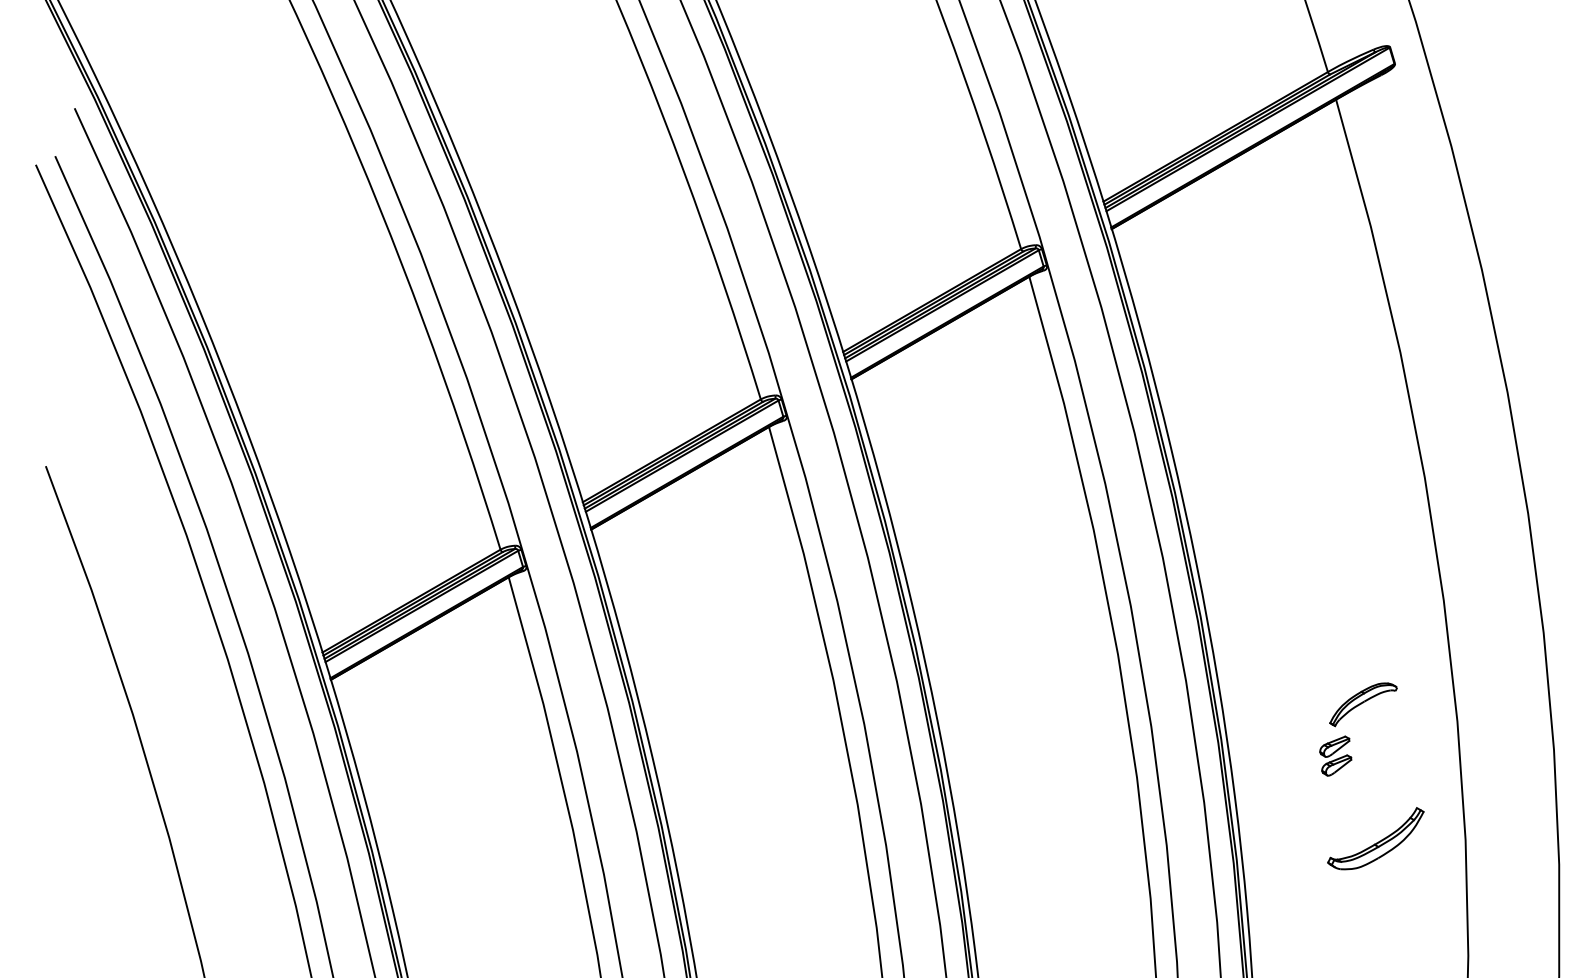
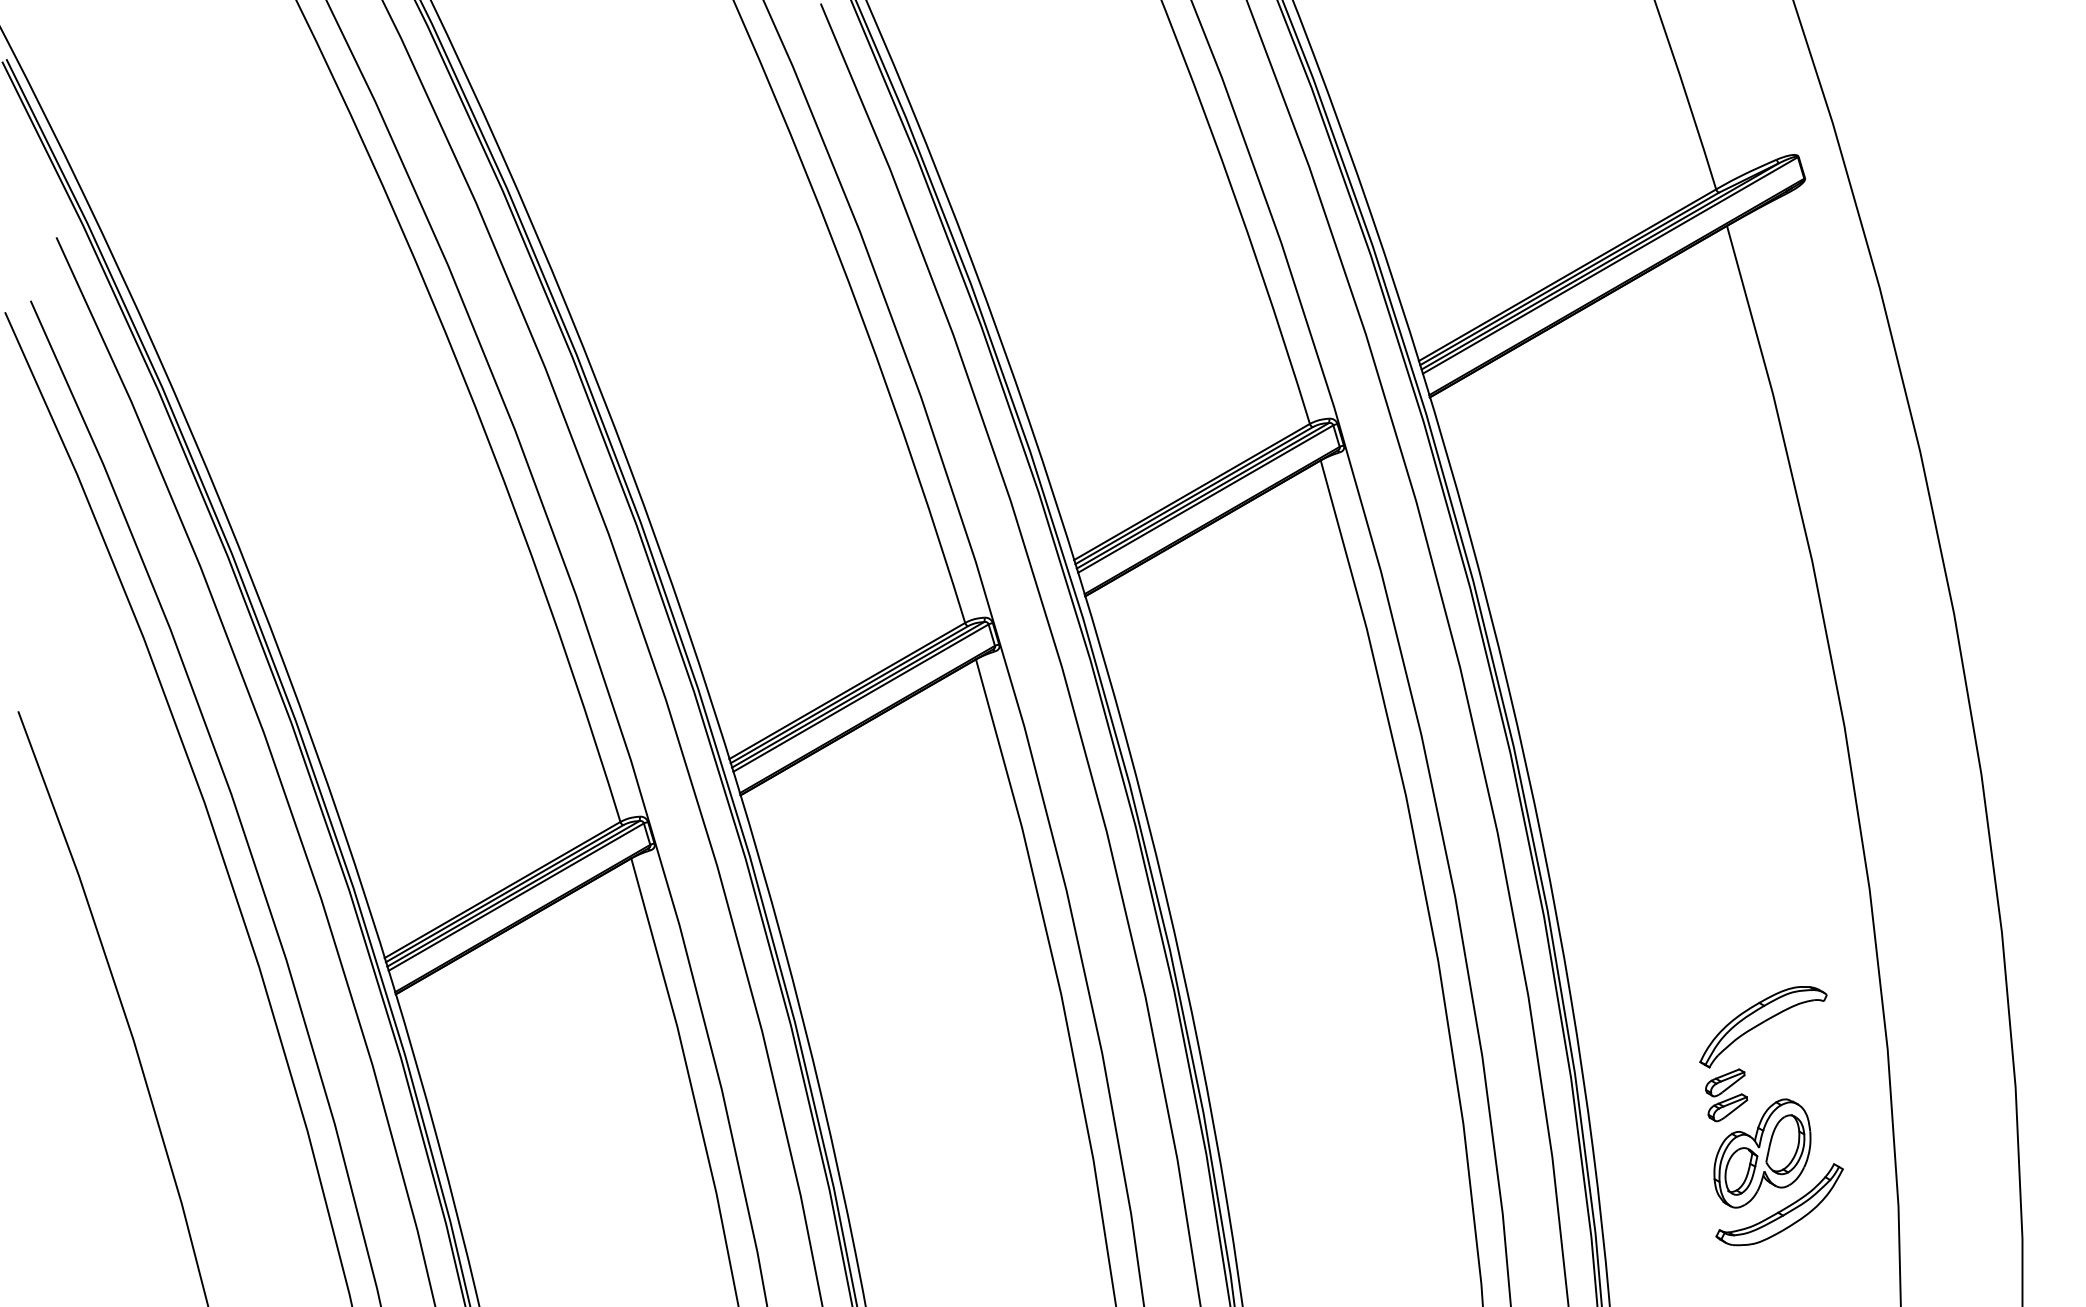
part: (1363, 704) -> (1763, 1027), size x1.43
part: (1362, 800) -> (1762, 1153), added

